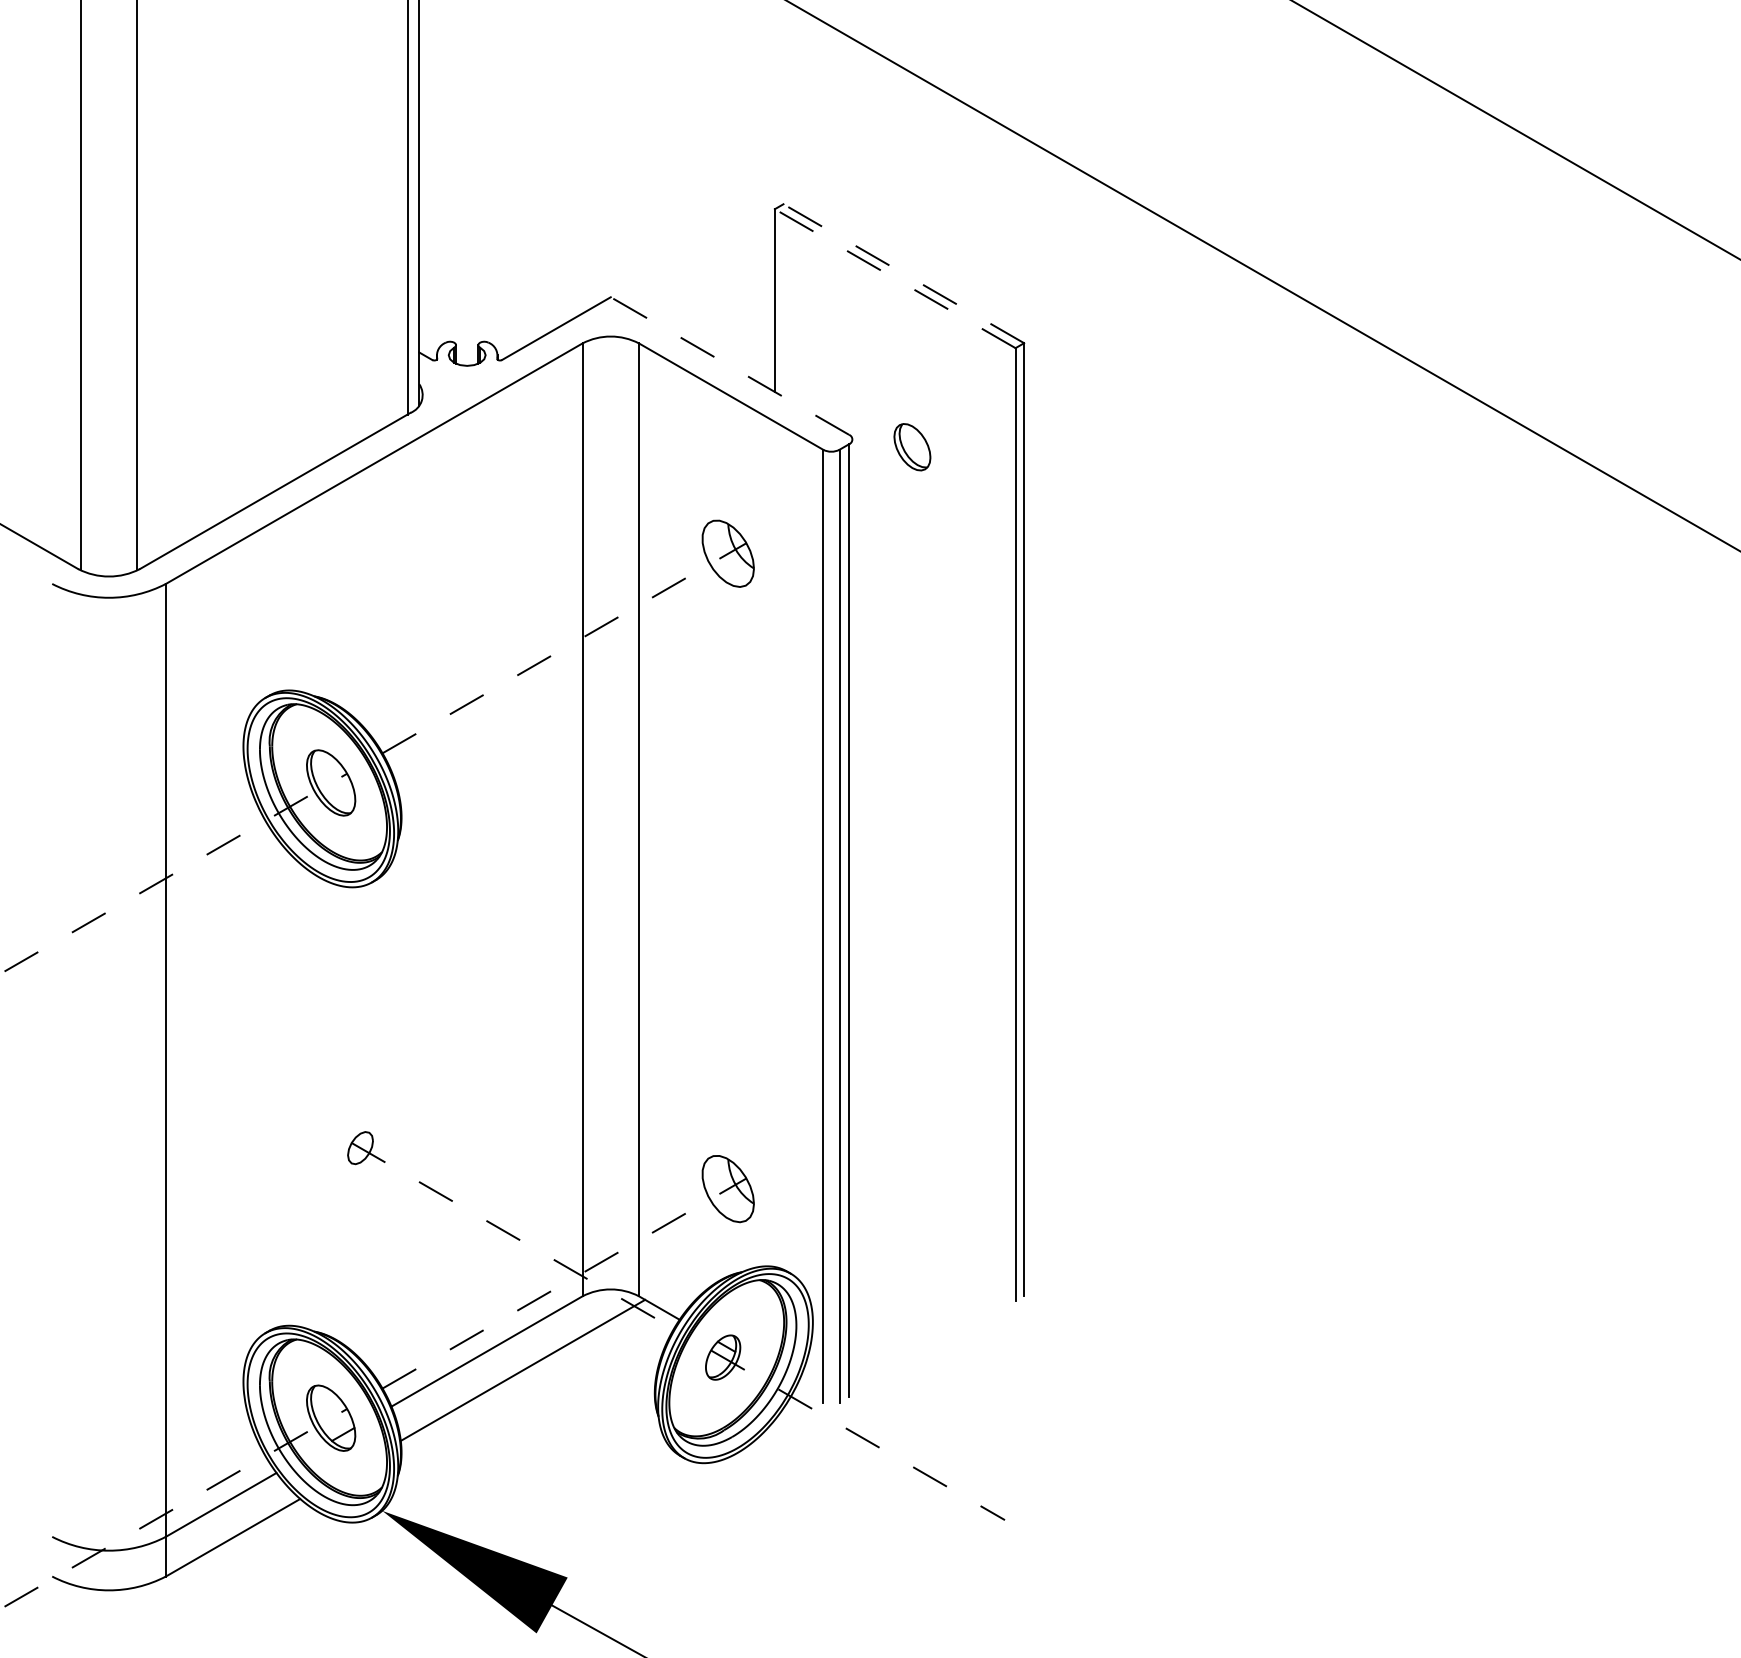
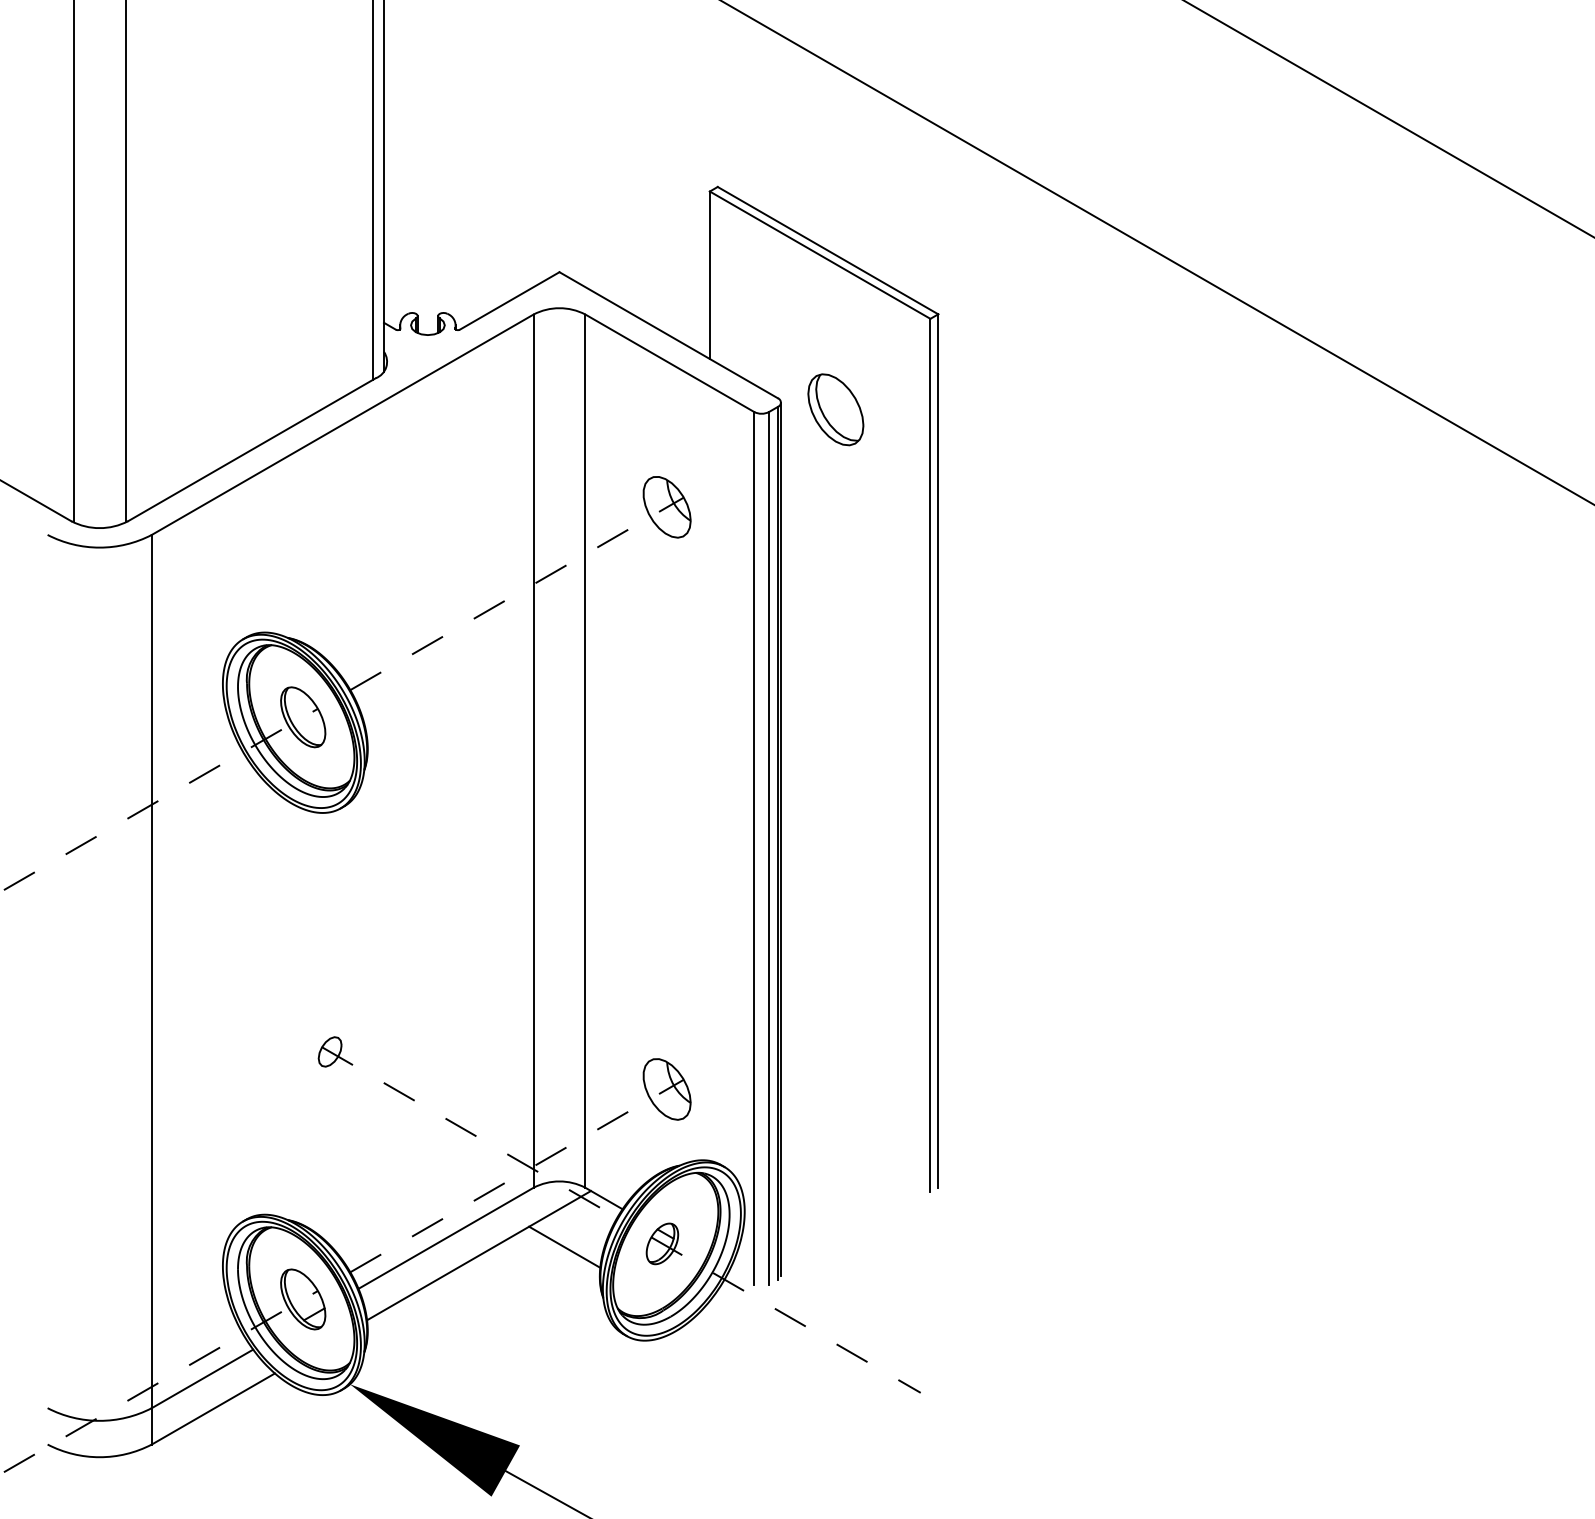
line: (903, 273) -> (827, 250), dashed -> solid
line: (895, 278) -> (820, 255), dashed -> solid
line: (729, 366) -> (668, 335), dashed -> solid
part: (912, 446) -> (835, 408), size x1.67
line: (852, 915) -> (781, 838), added
line: (616, 1360) -> (564, 1246), added

